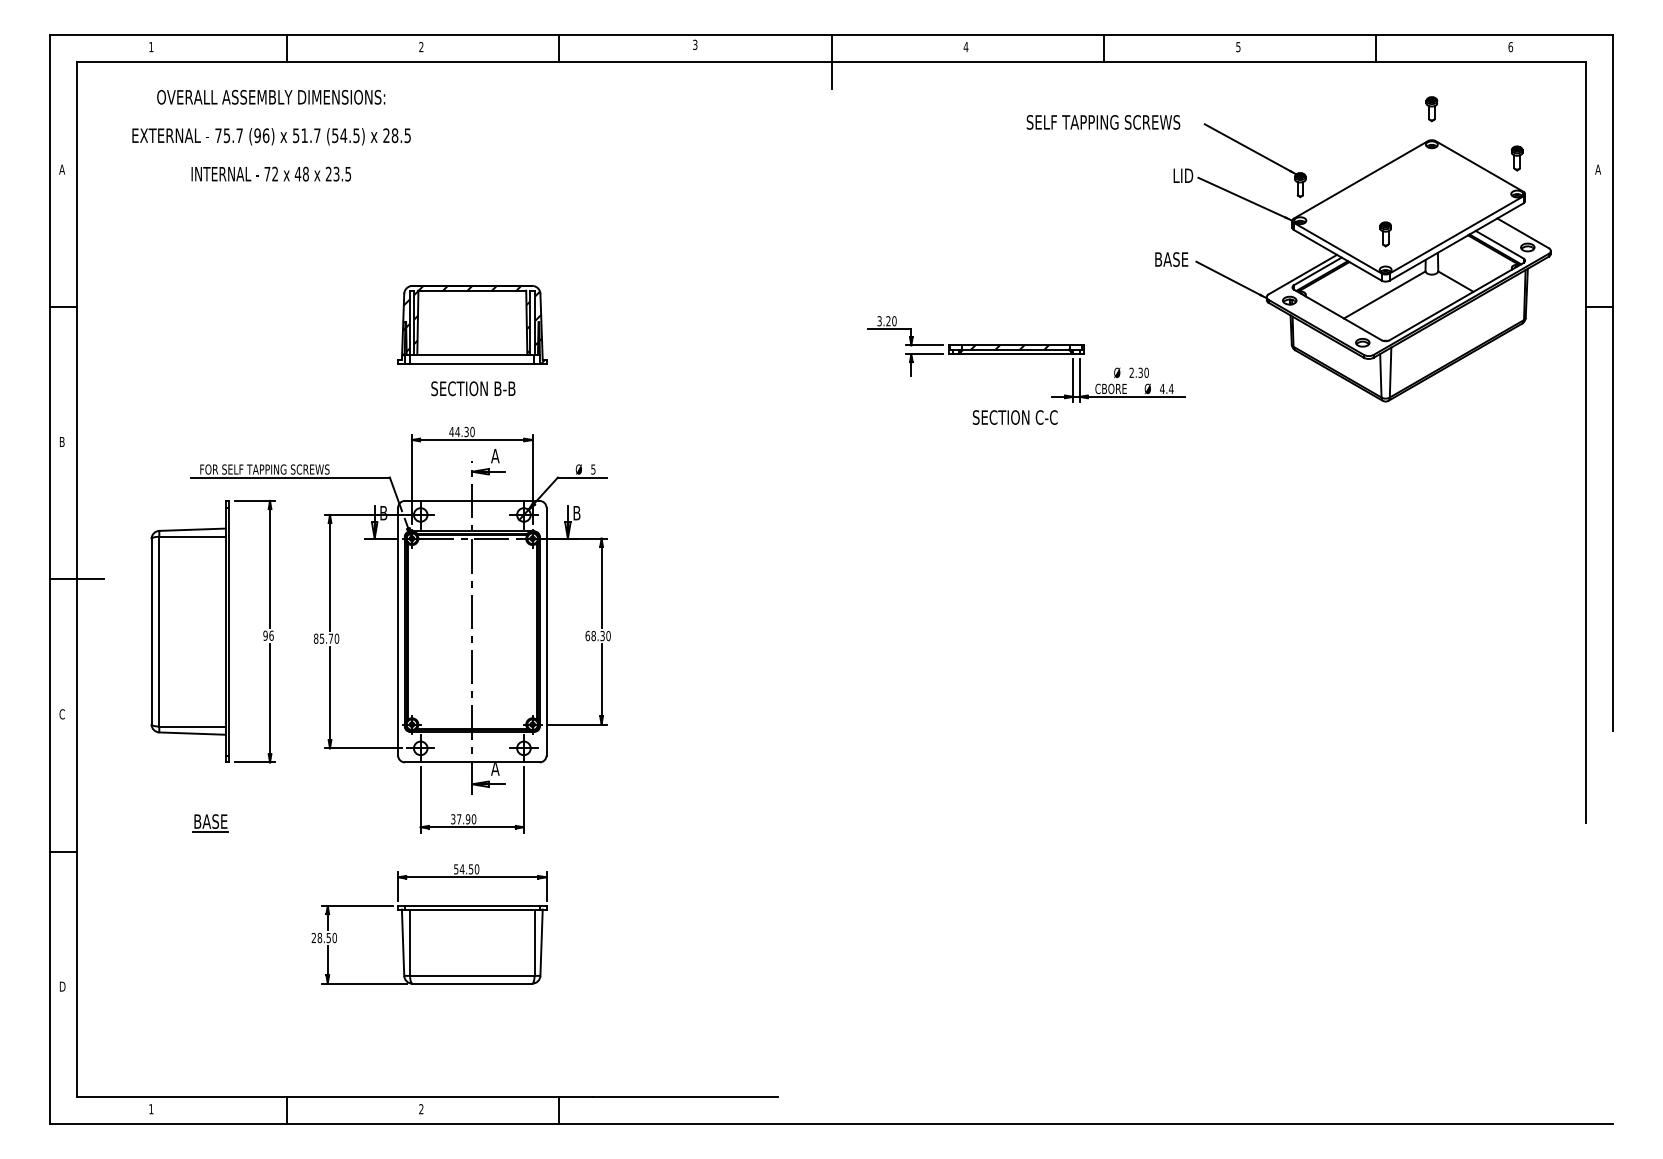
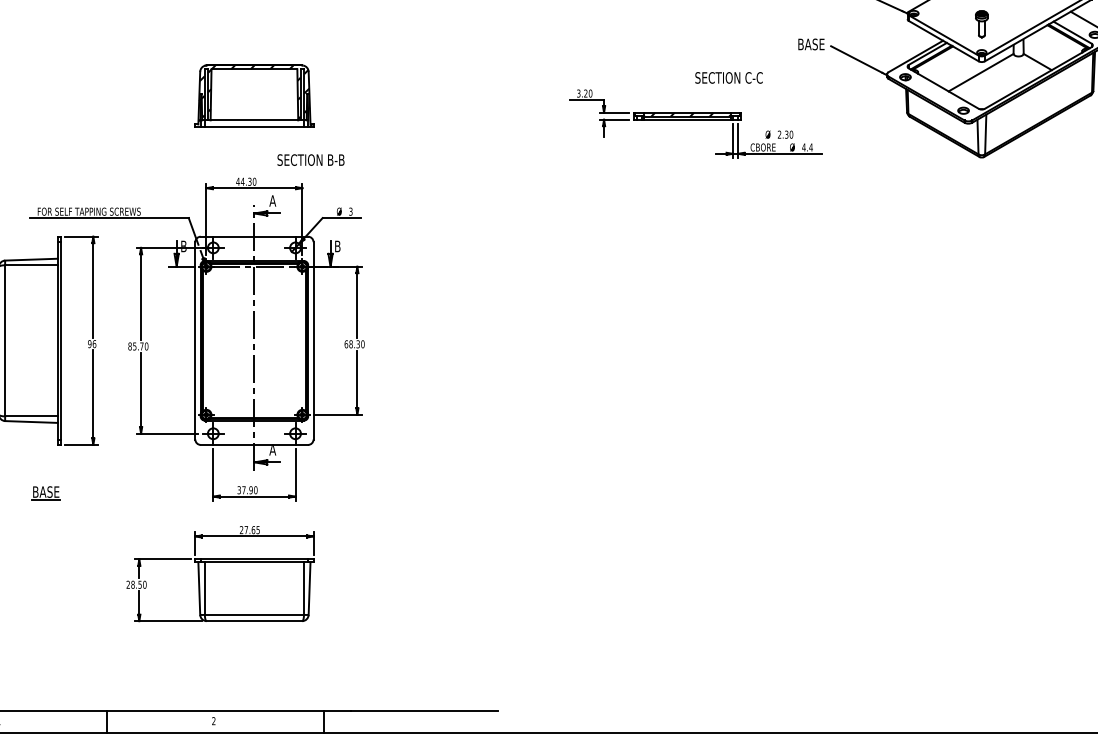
part: (1385, 234) -> (981, 24), size x1.4
text: (473, 388) -> (311, 159), moved
text: (1015, 417) -> (729, 77), moved
text: (593, 468) -> (350, 210), 5 -> 3
text: (466, 869) -> (249, 530), 54.50 -> 27.65

